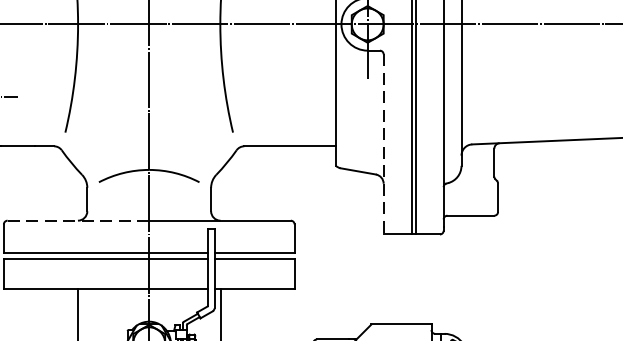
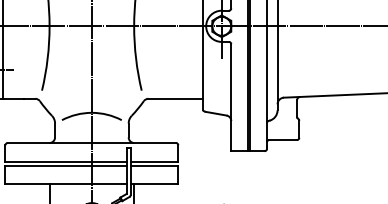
line: (384, 144) -> (231, 97), dashed -> solid
line: (77, 221) -> (49, 143), dashed -> solid

